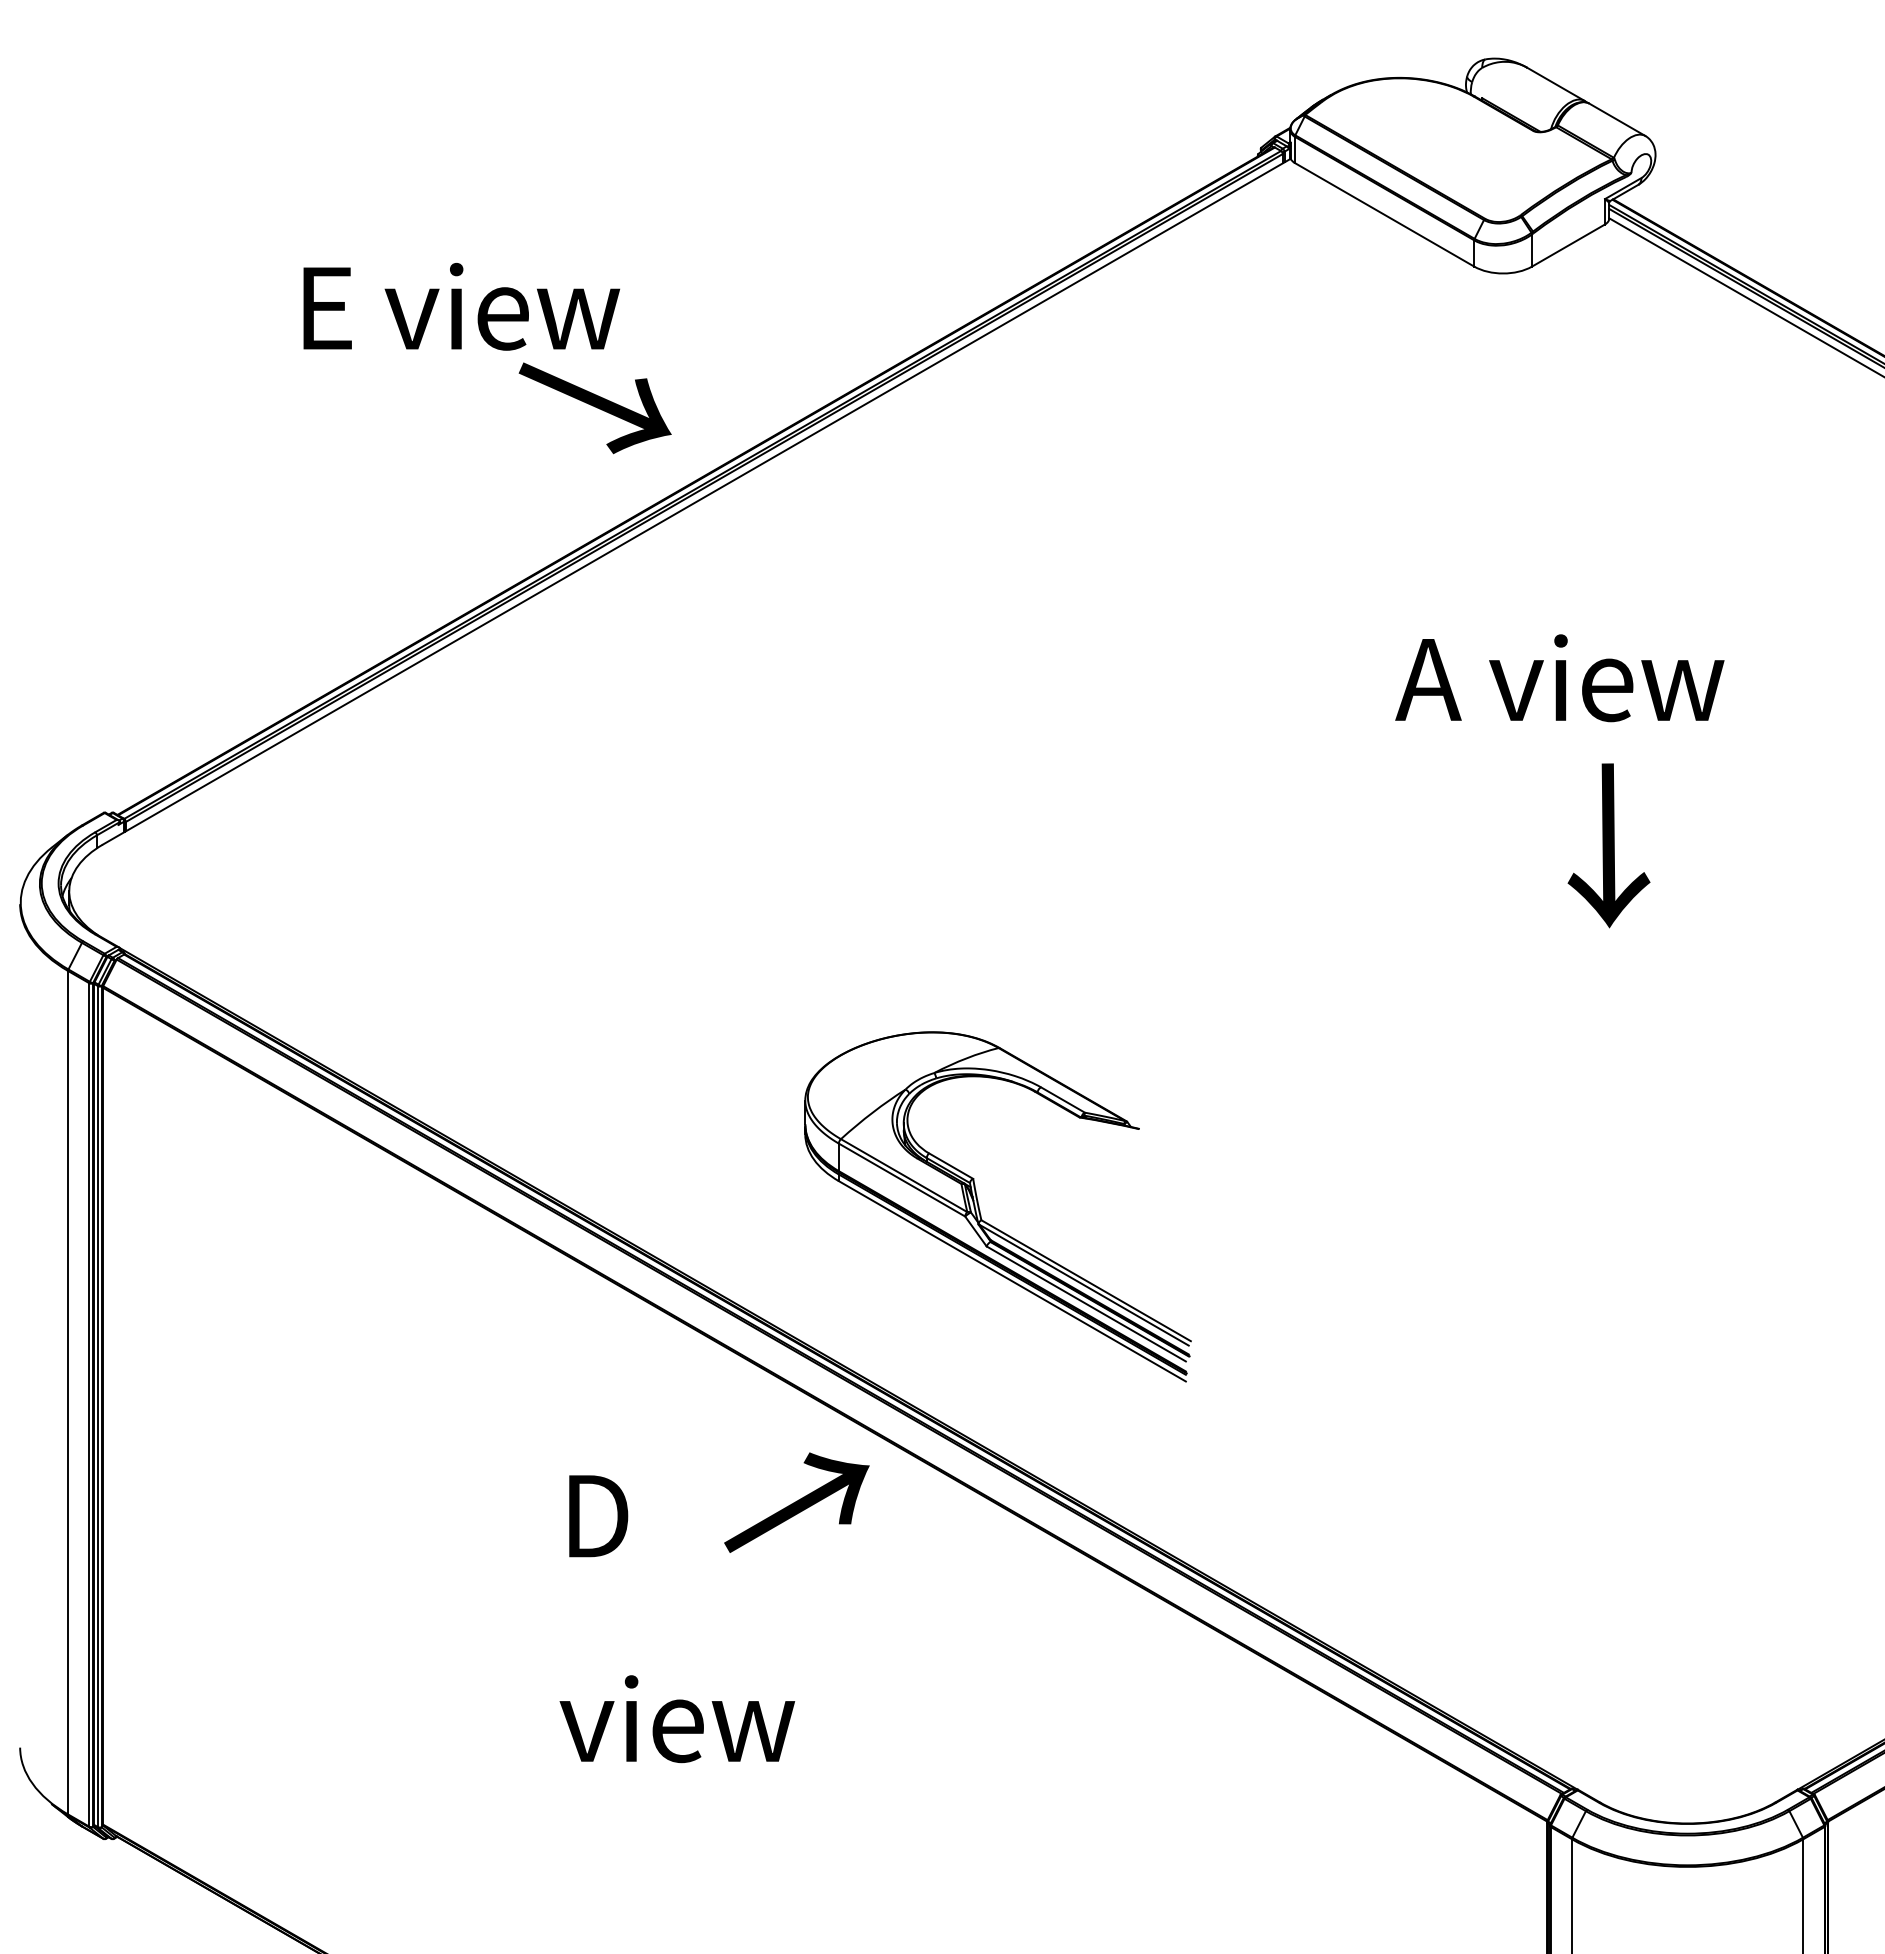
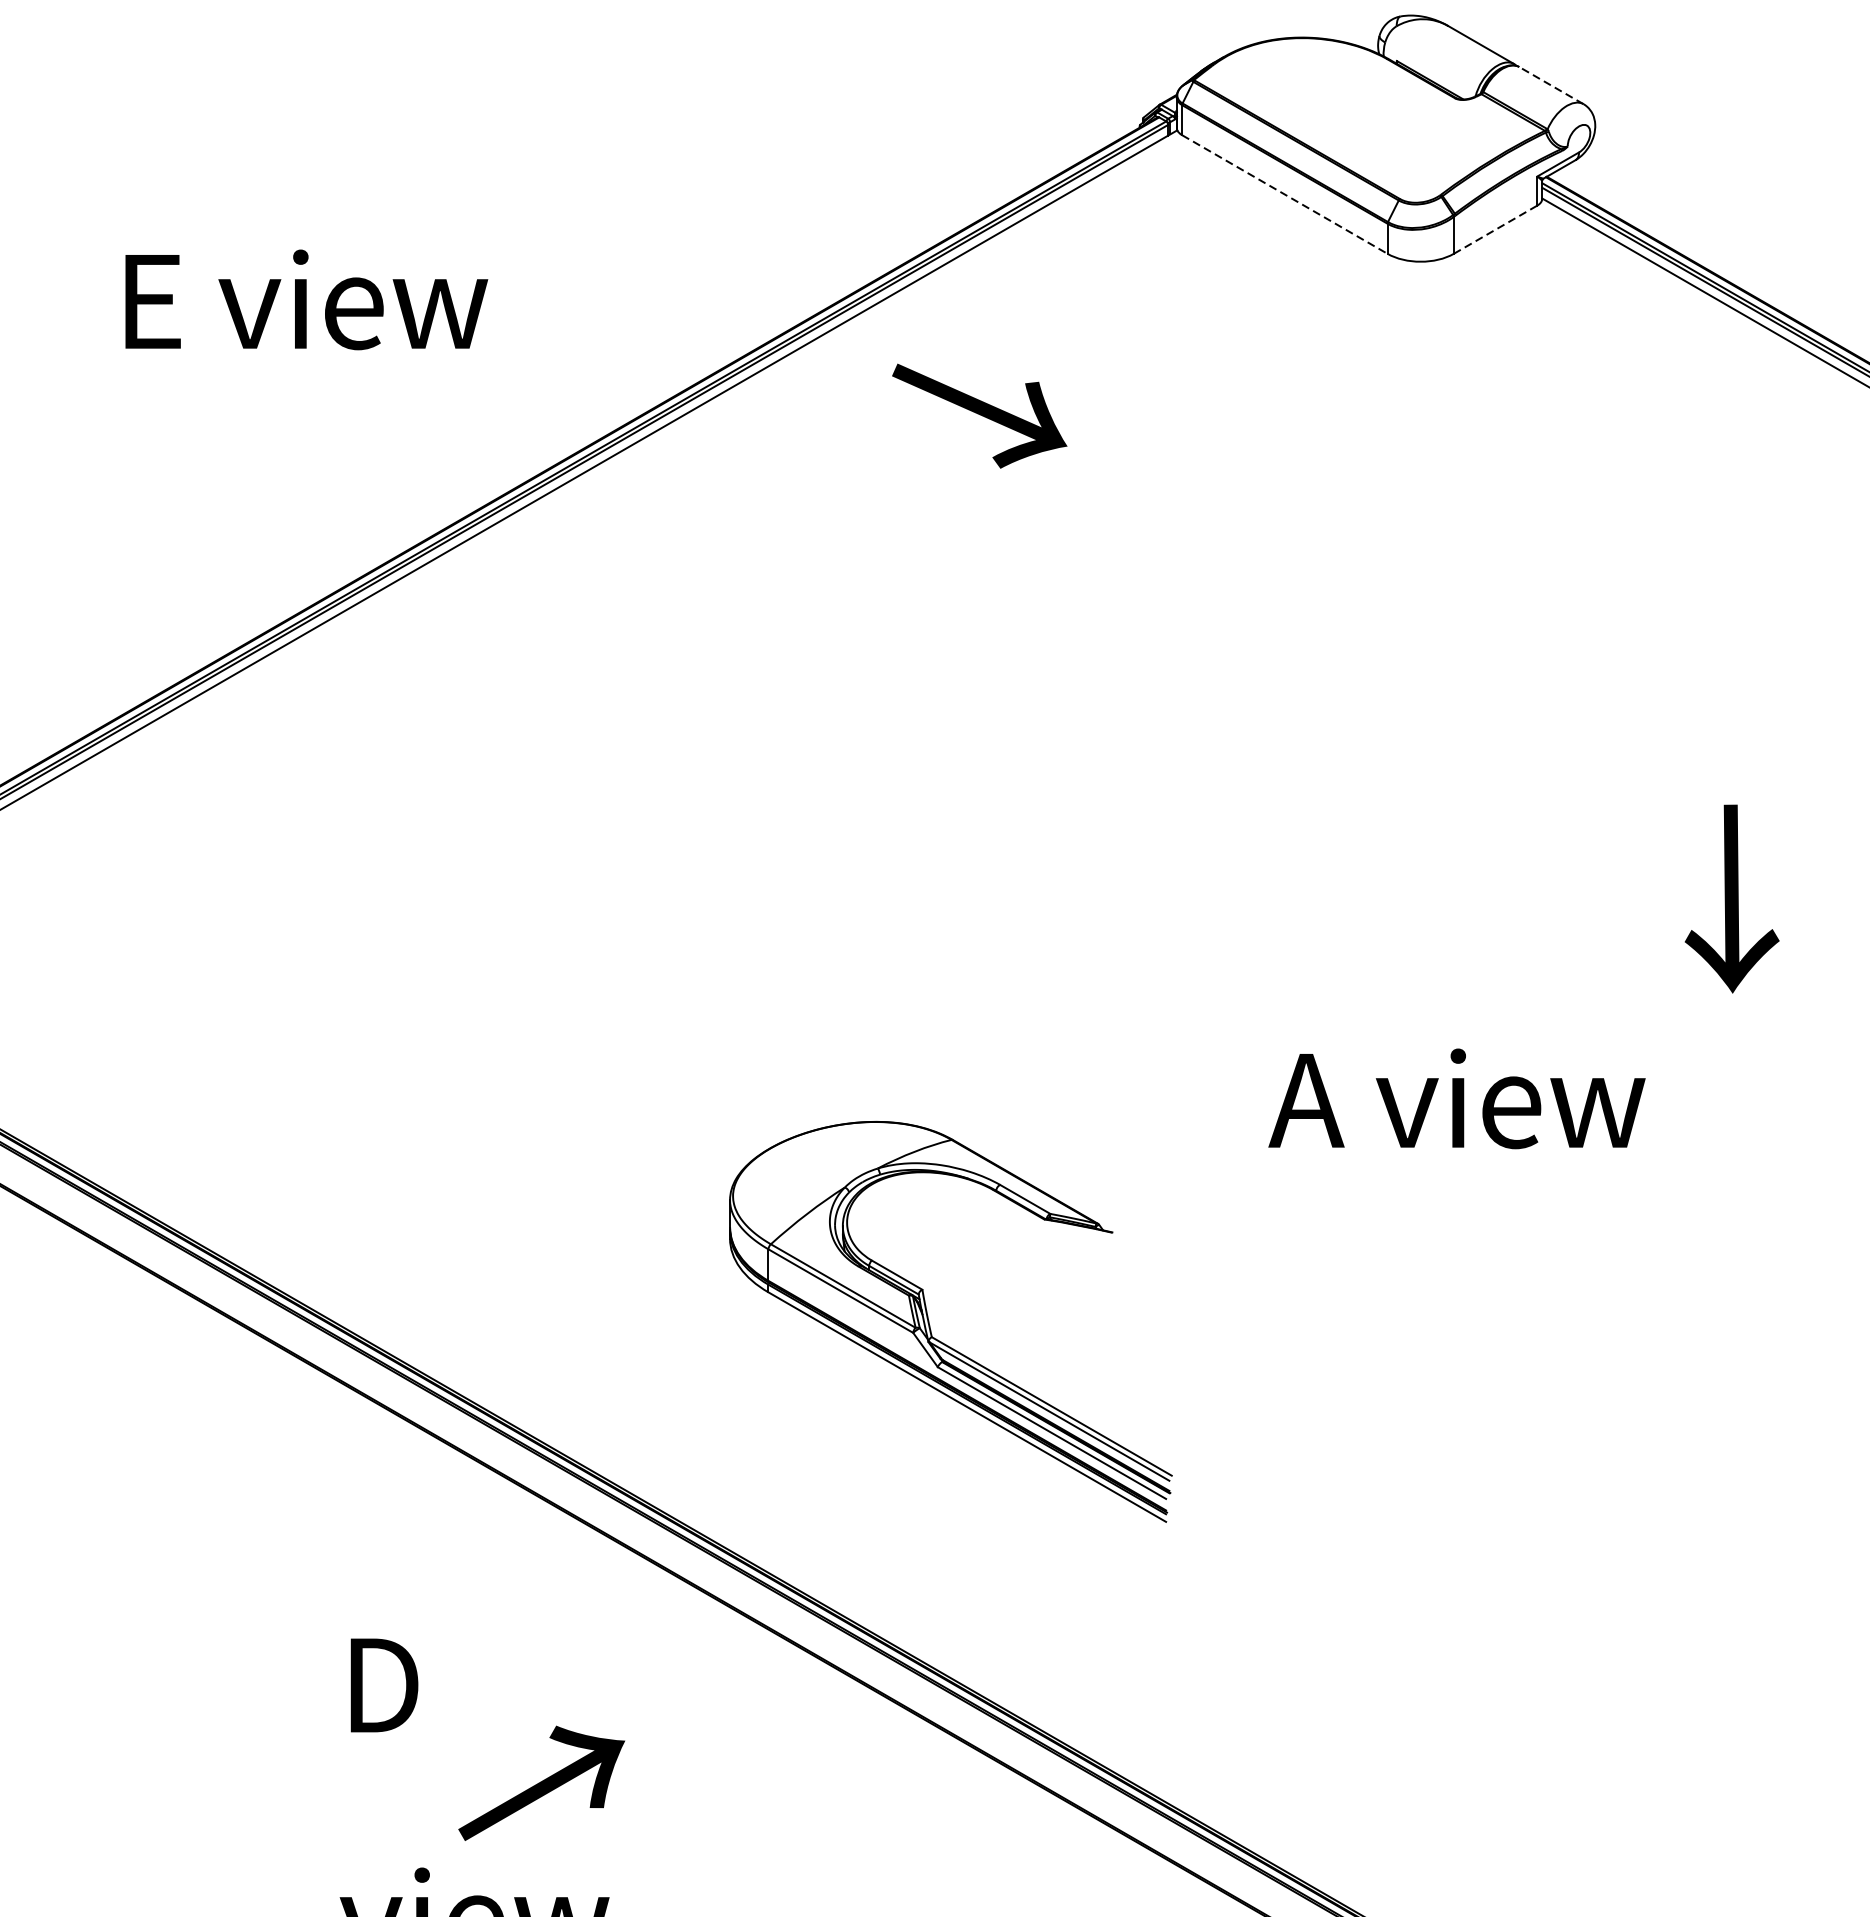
line: (1616, 119) -> (1550, 85), solid -> dashed
line: (1384, 214) -> (1284, 194), solid -> dashed
line: (1568, 245) -> (1495, 229), solid -> dashed
text: (461, 306) -> (306, 299), moved
text: (594, 408) -> (978, 416), moved
text: (1559, 678) -> (1456, 1099), moved
text: (1608, 845) -> (1731, 898), moved
part: (980, 1210) -> (930, 1325), moved
text: (796, 1502) -> (541, 1783), moved

